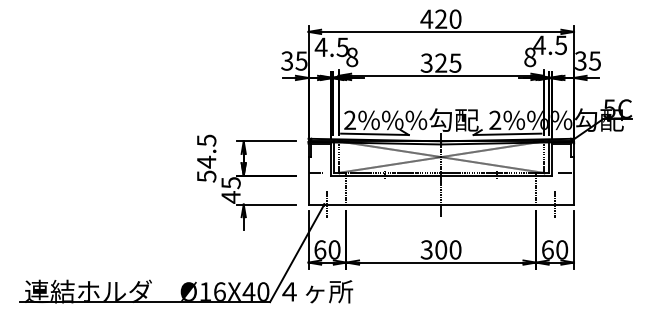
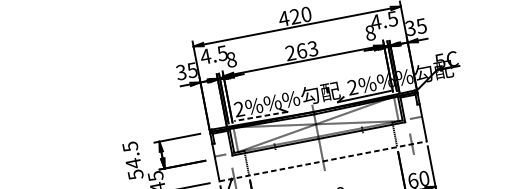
text: (440, 62) -> (301, 50), 325 -> 263
line: (374, 134) -> (260, 116), solid -> dashed
line: (441, 204) -> (323, 161), solid -> dashed

